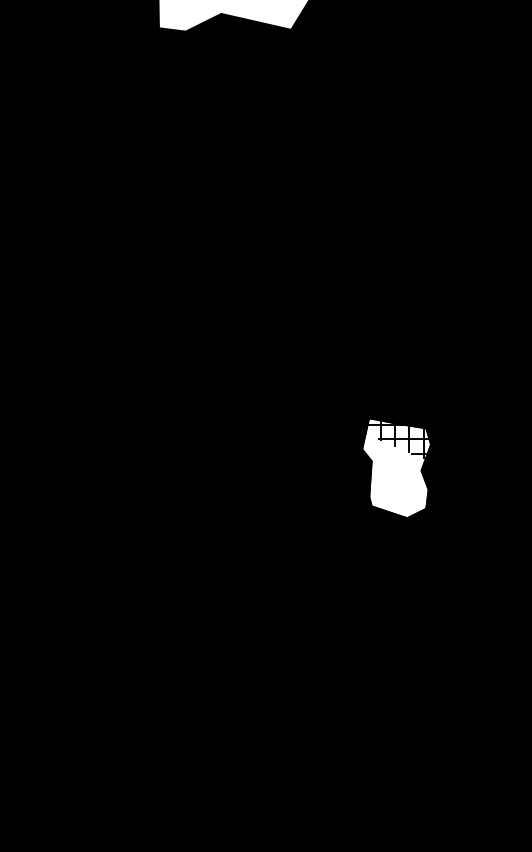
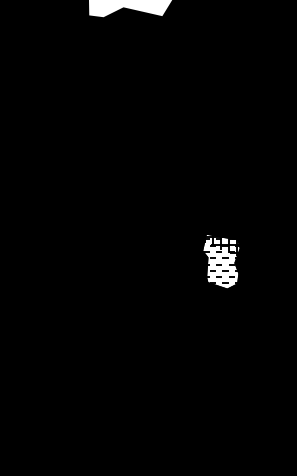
hatch: (396, 468) -> (221, 261), added

